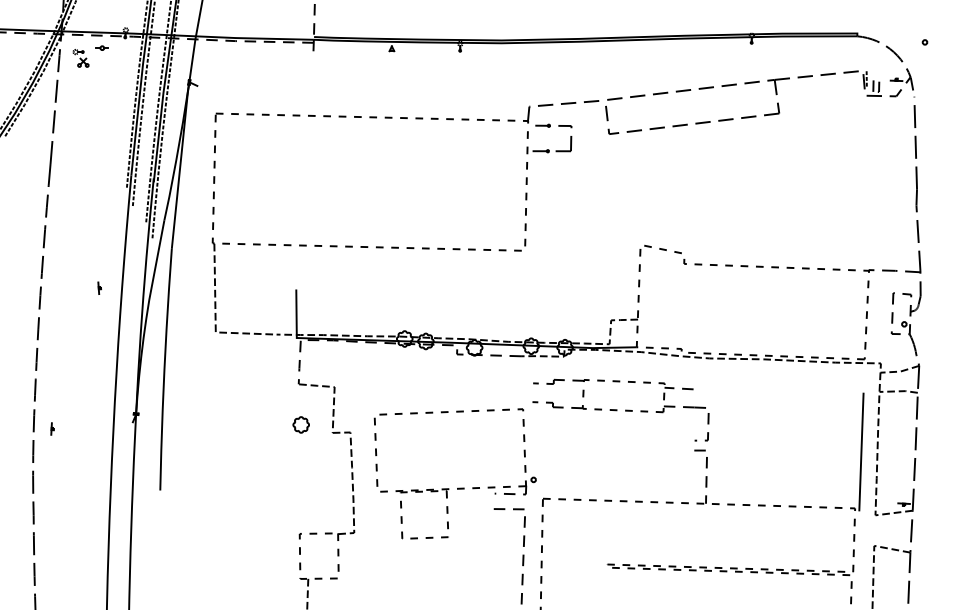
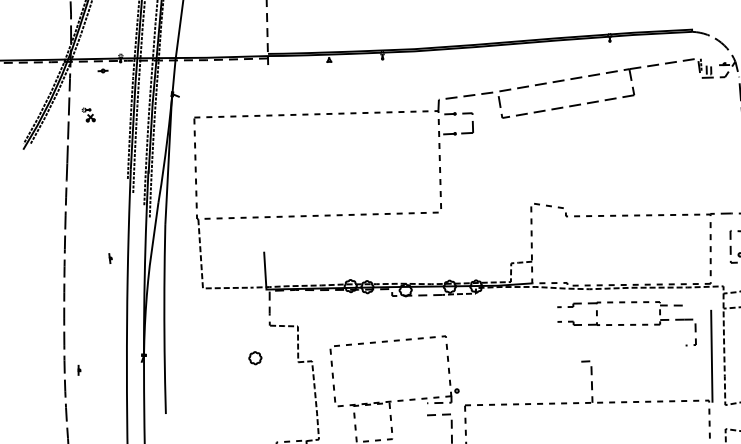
part: (80, 58) -> (88, 115), moved
part: (620, 409) -> (626, 324), moved
part: (300, 424) -> (254, 357), moved

